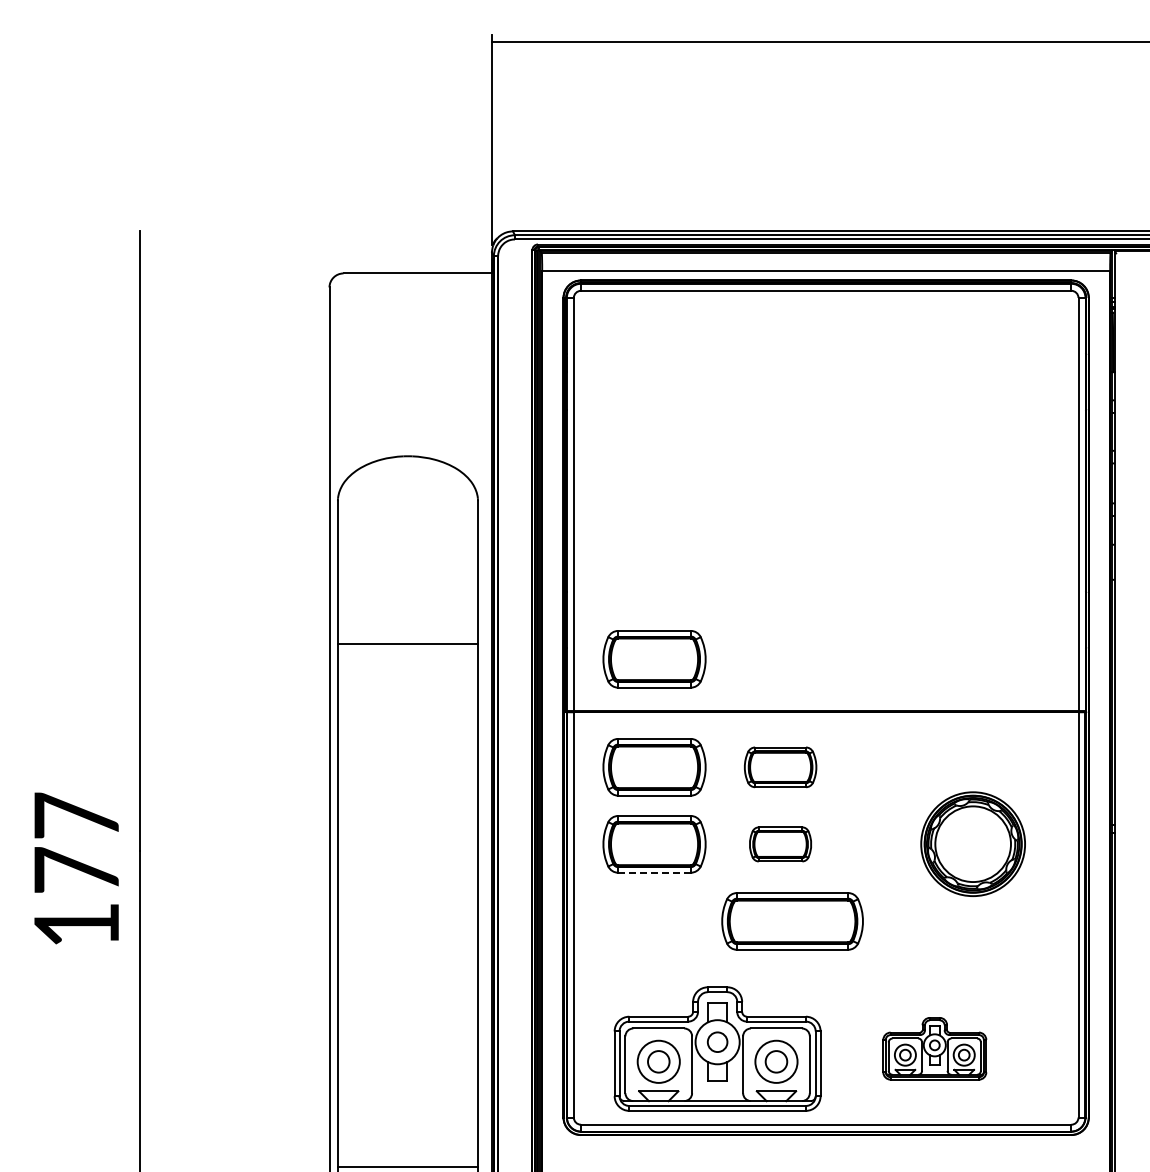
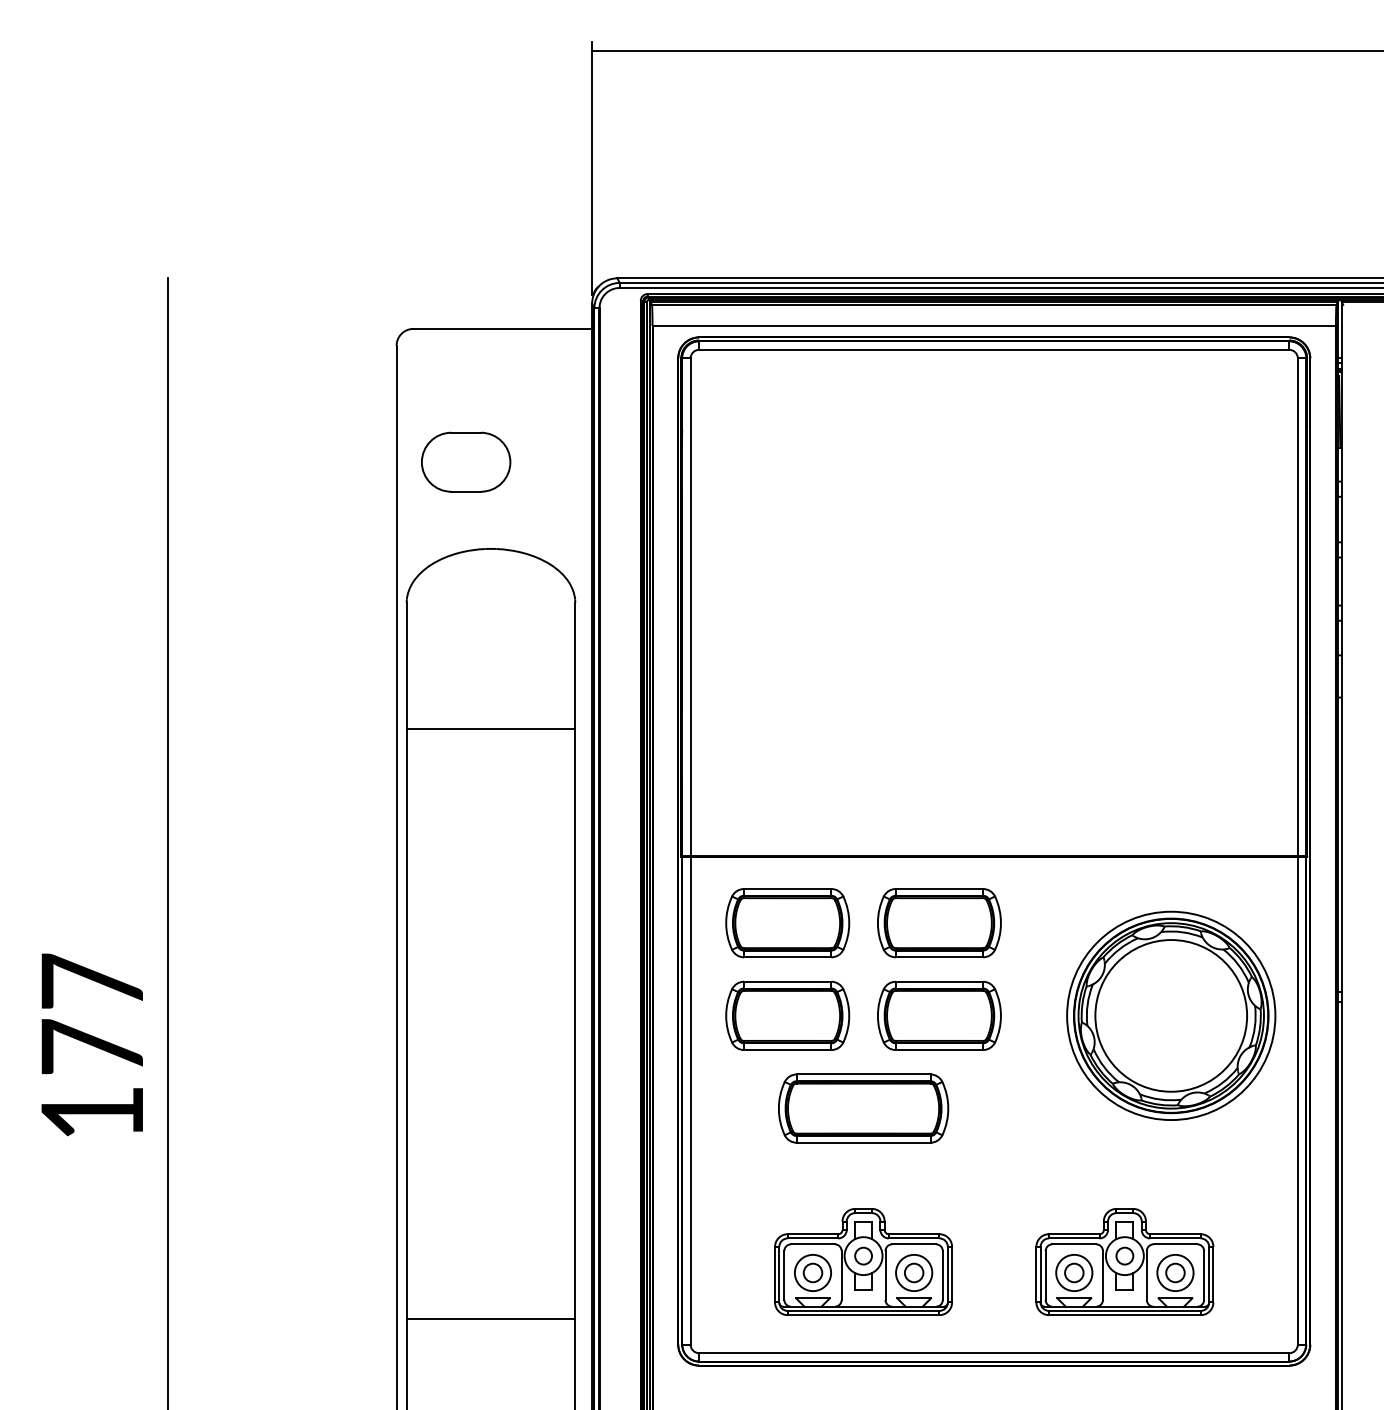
part: (386, 383) -> (465, 461), added
line: (407, 644) -> (490, 729), moved
part: (654, 659) -> (787, 793), removed
part: (780, 767) -> (939, 923), size x1.43
part: (972, 843) -> (1170, 1014), size x1.67
part: (780, 844) -> (939, 1016), size x1.67
line: (655, 872) -> (788, 1049), dashed -> solid
part: (792, 921) -> (863, 1108), moved
part: (717, 1048) -> (863, 1261), size x0.71
part: (934, 1048) -> (1124, 1261), size x1.43
line: (407, 1166) -> (490, 1319), moved

